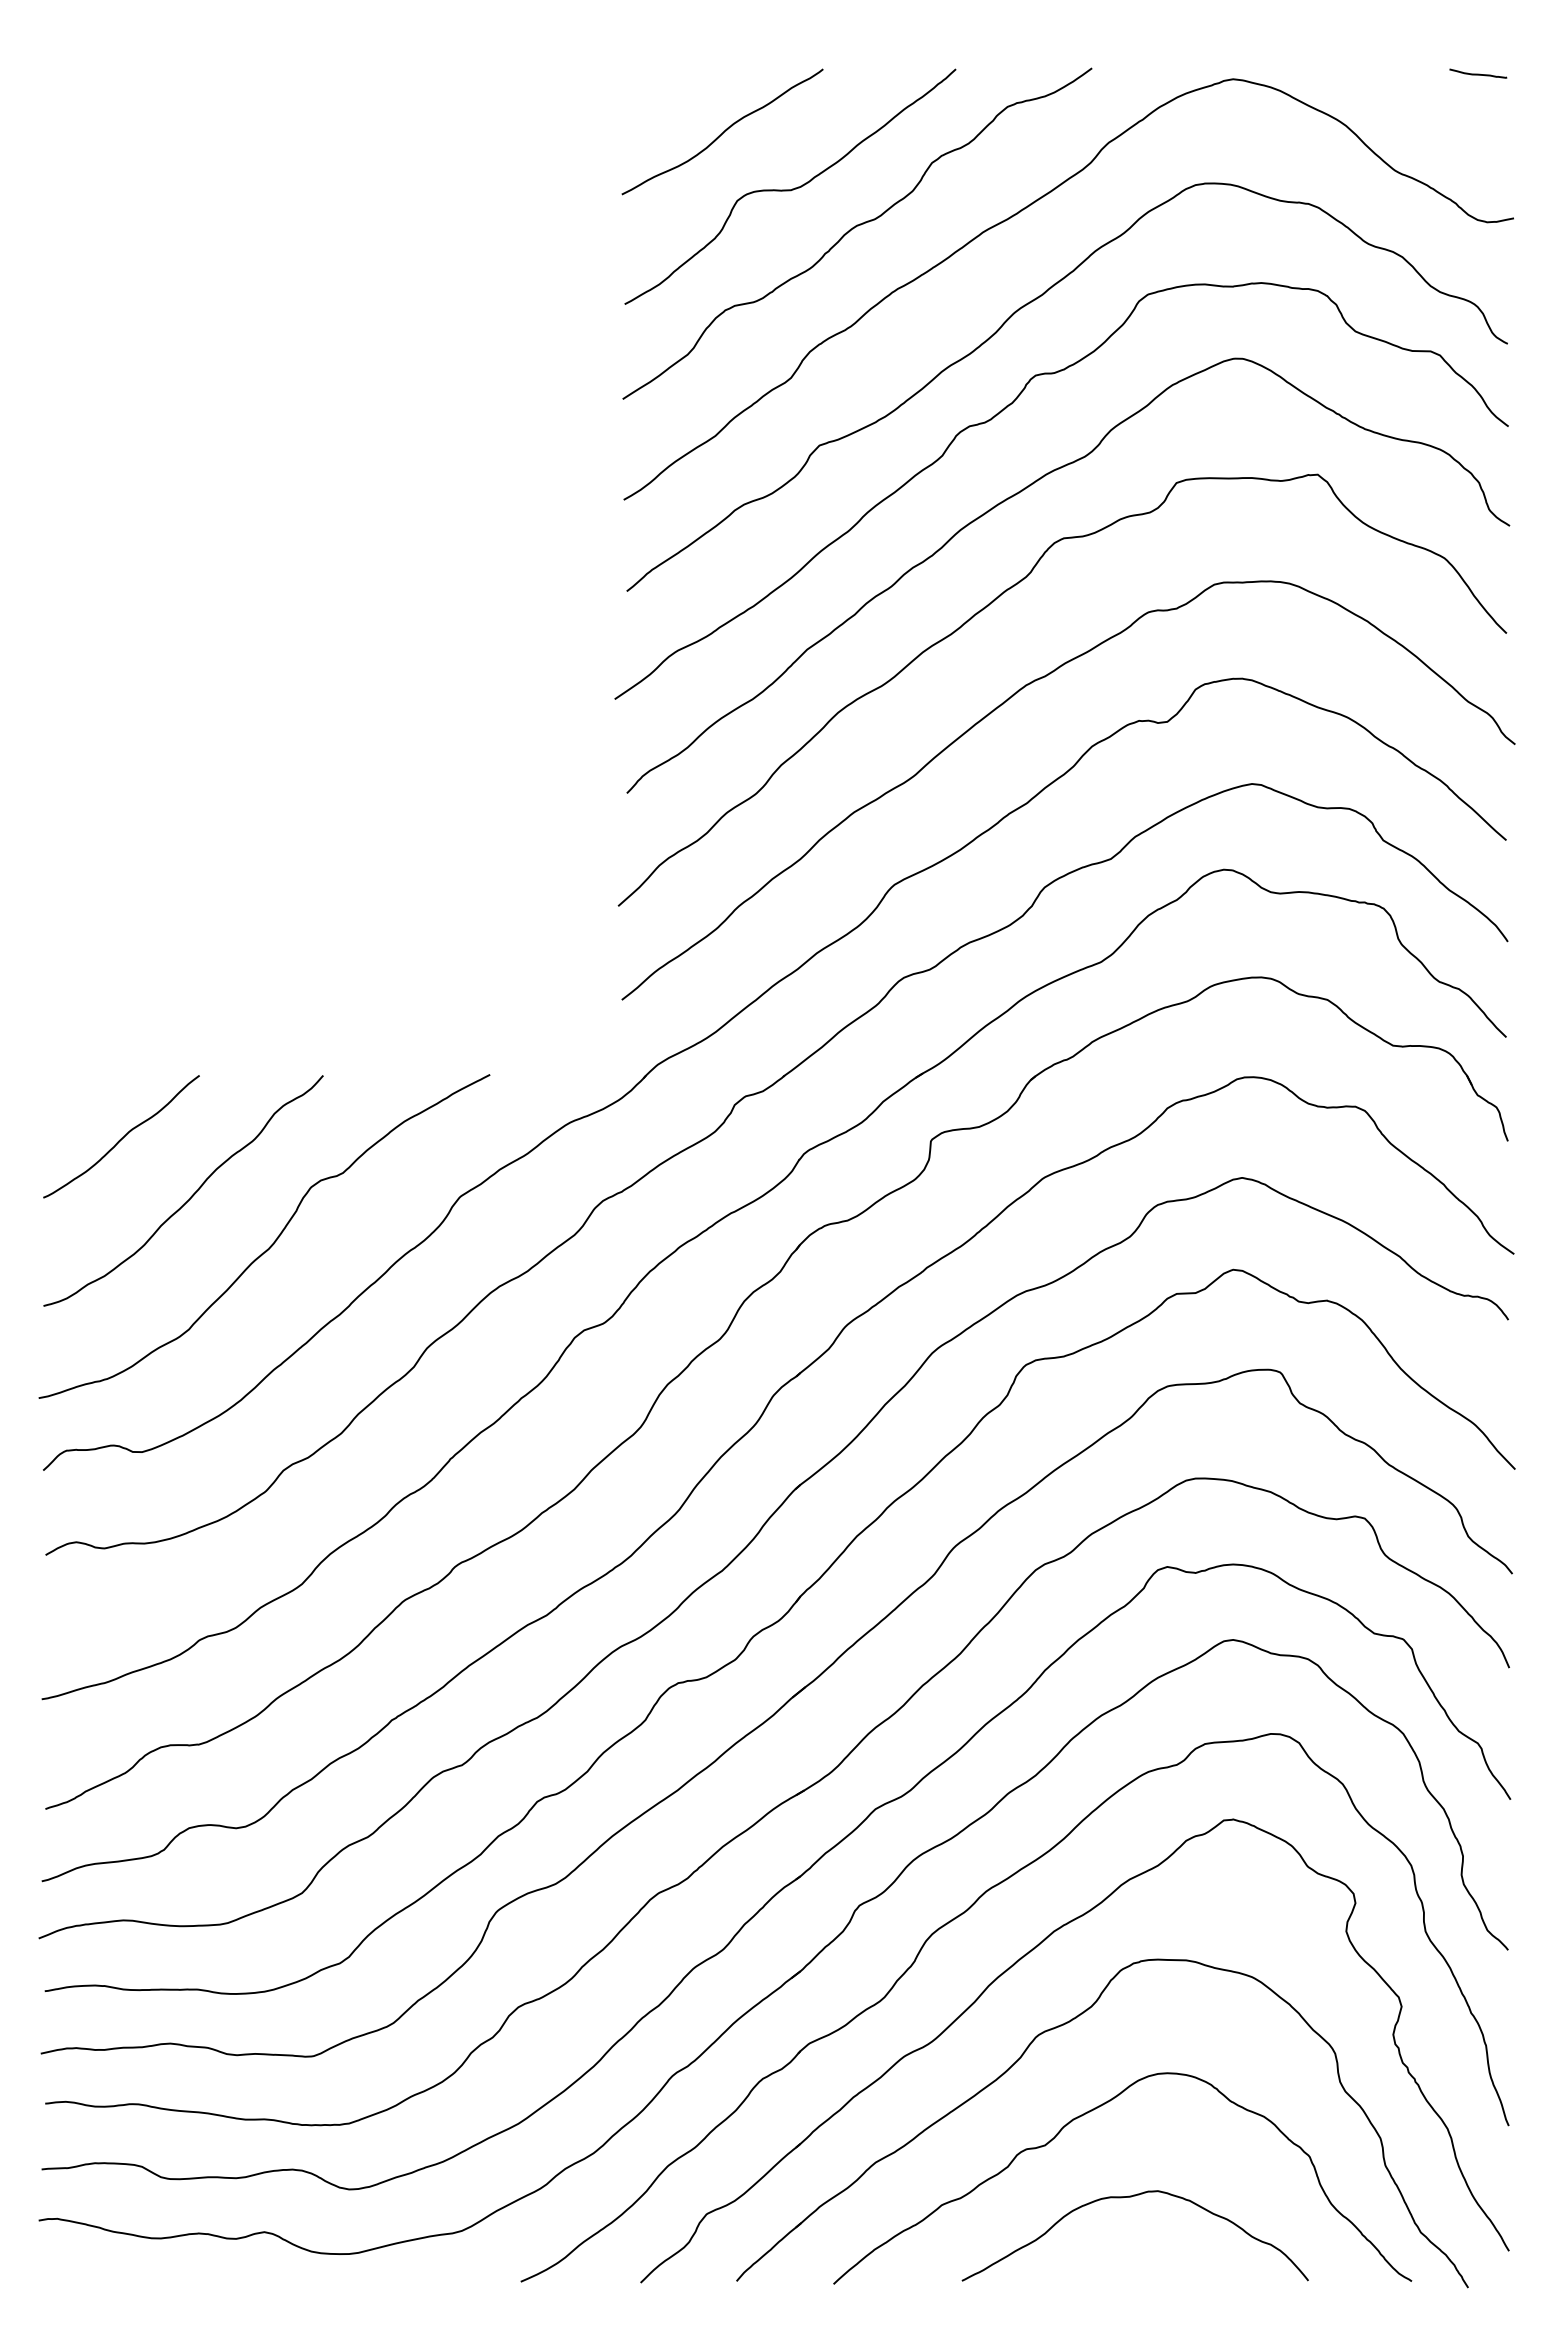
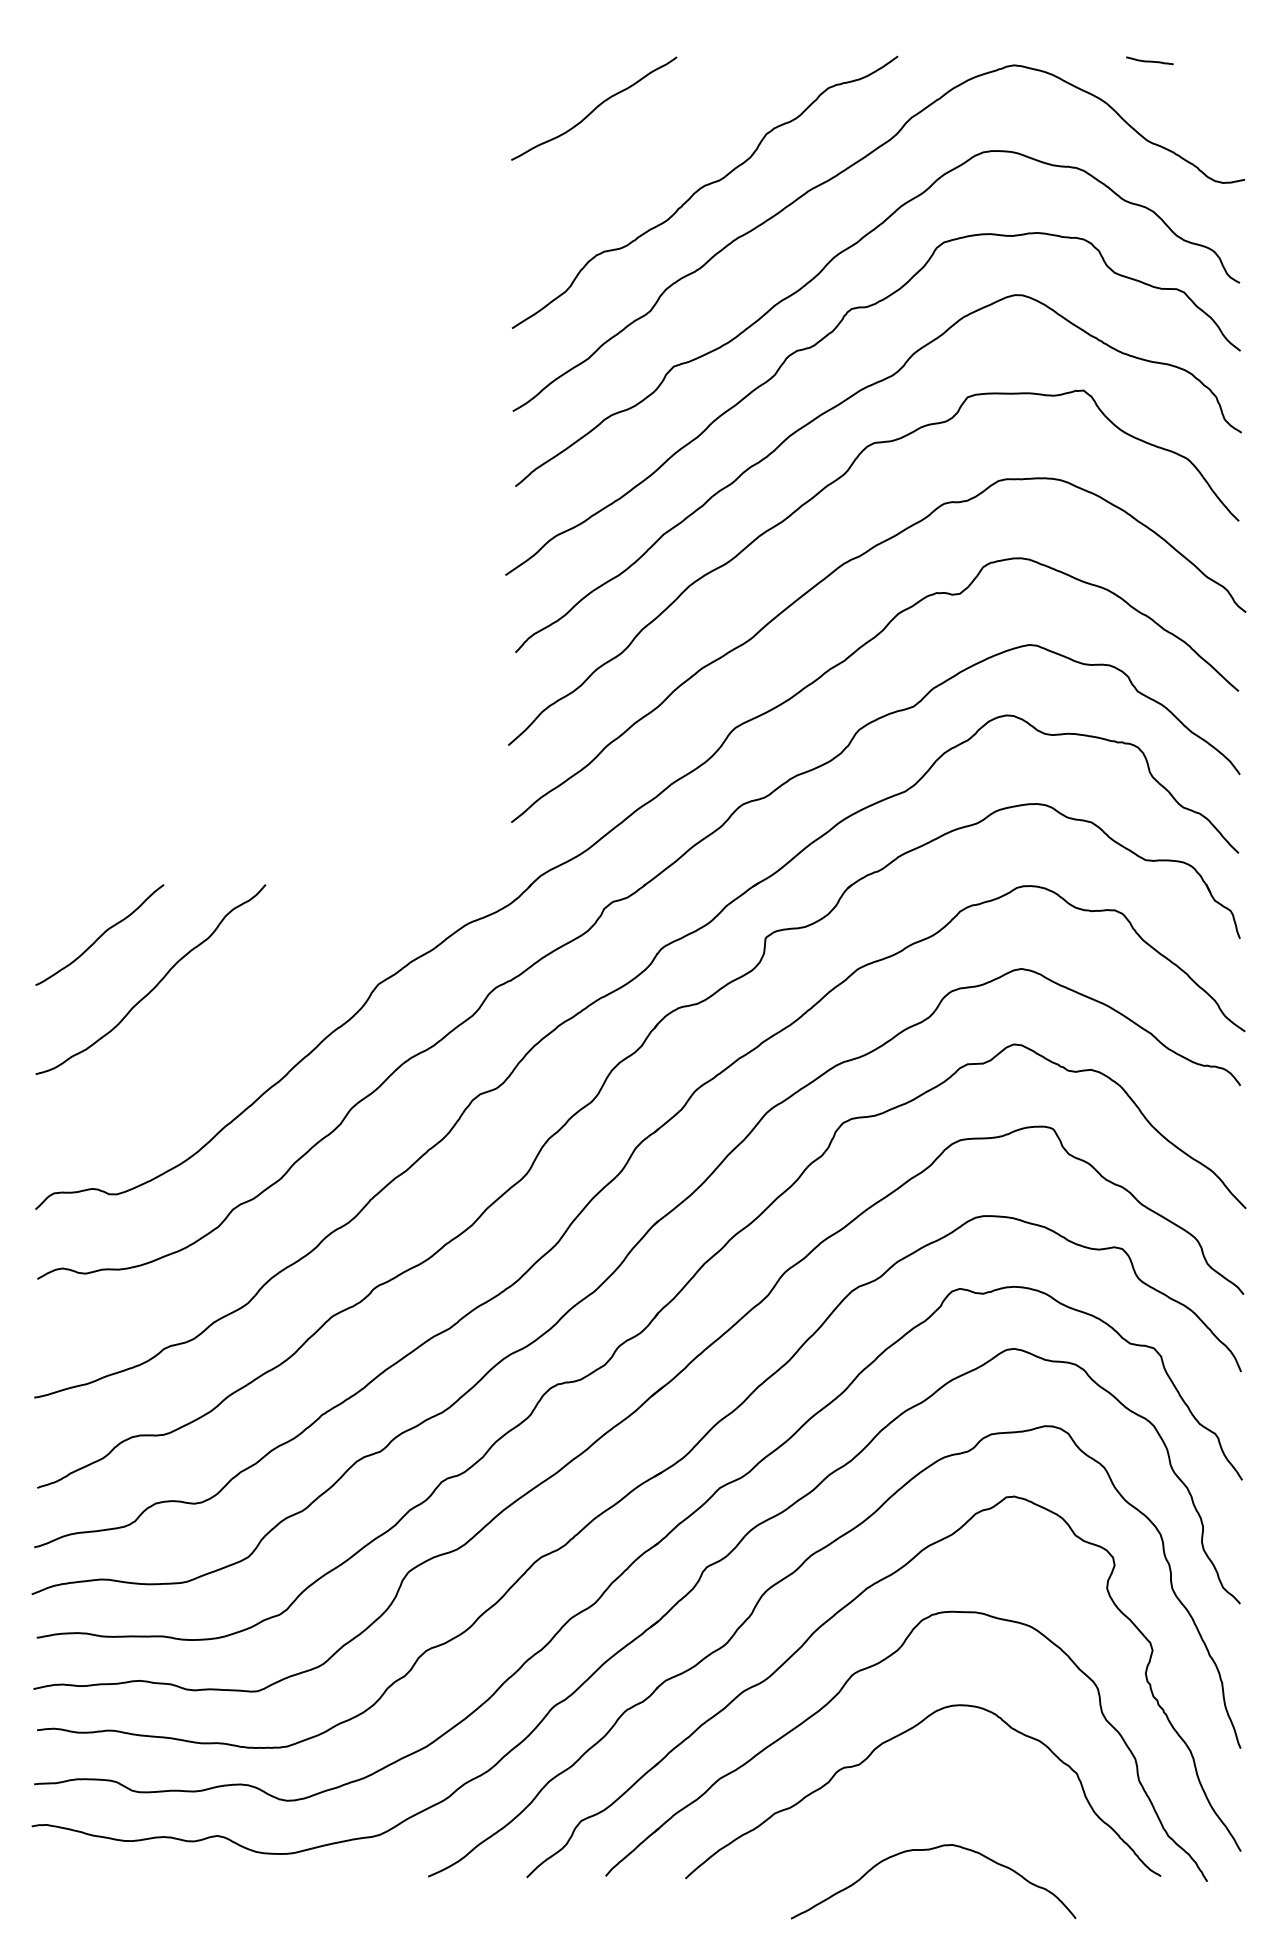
curve: (1478, 73) -> (1150, 60), moved
curve: (792, 188) -> (651, 155), removed
curve: (272, 1243) -> (224, 1022), removed
curve: (1131, 2197) -> (930, 1850), moved

